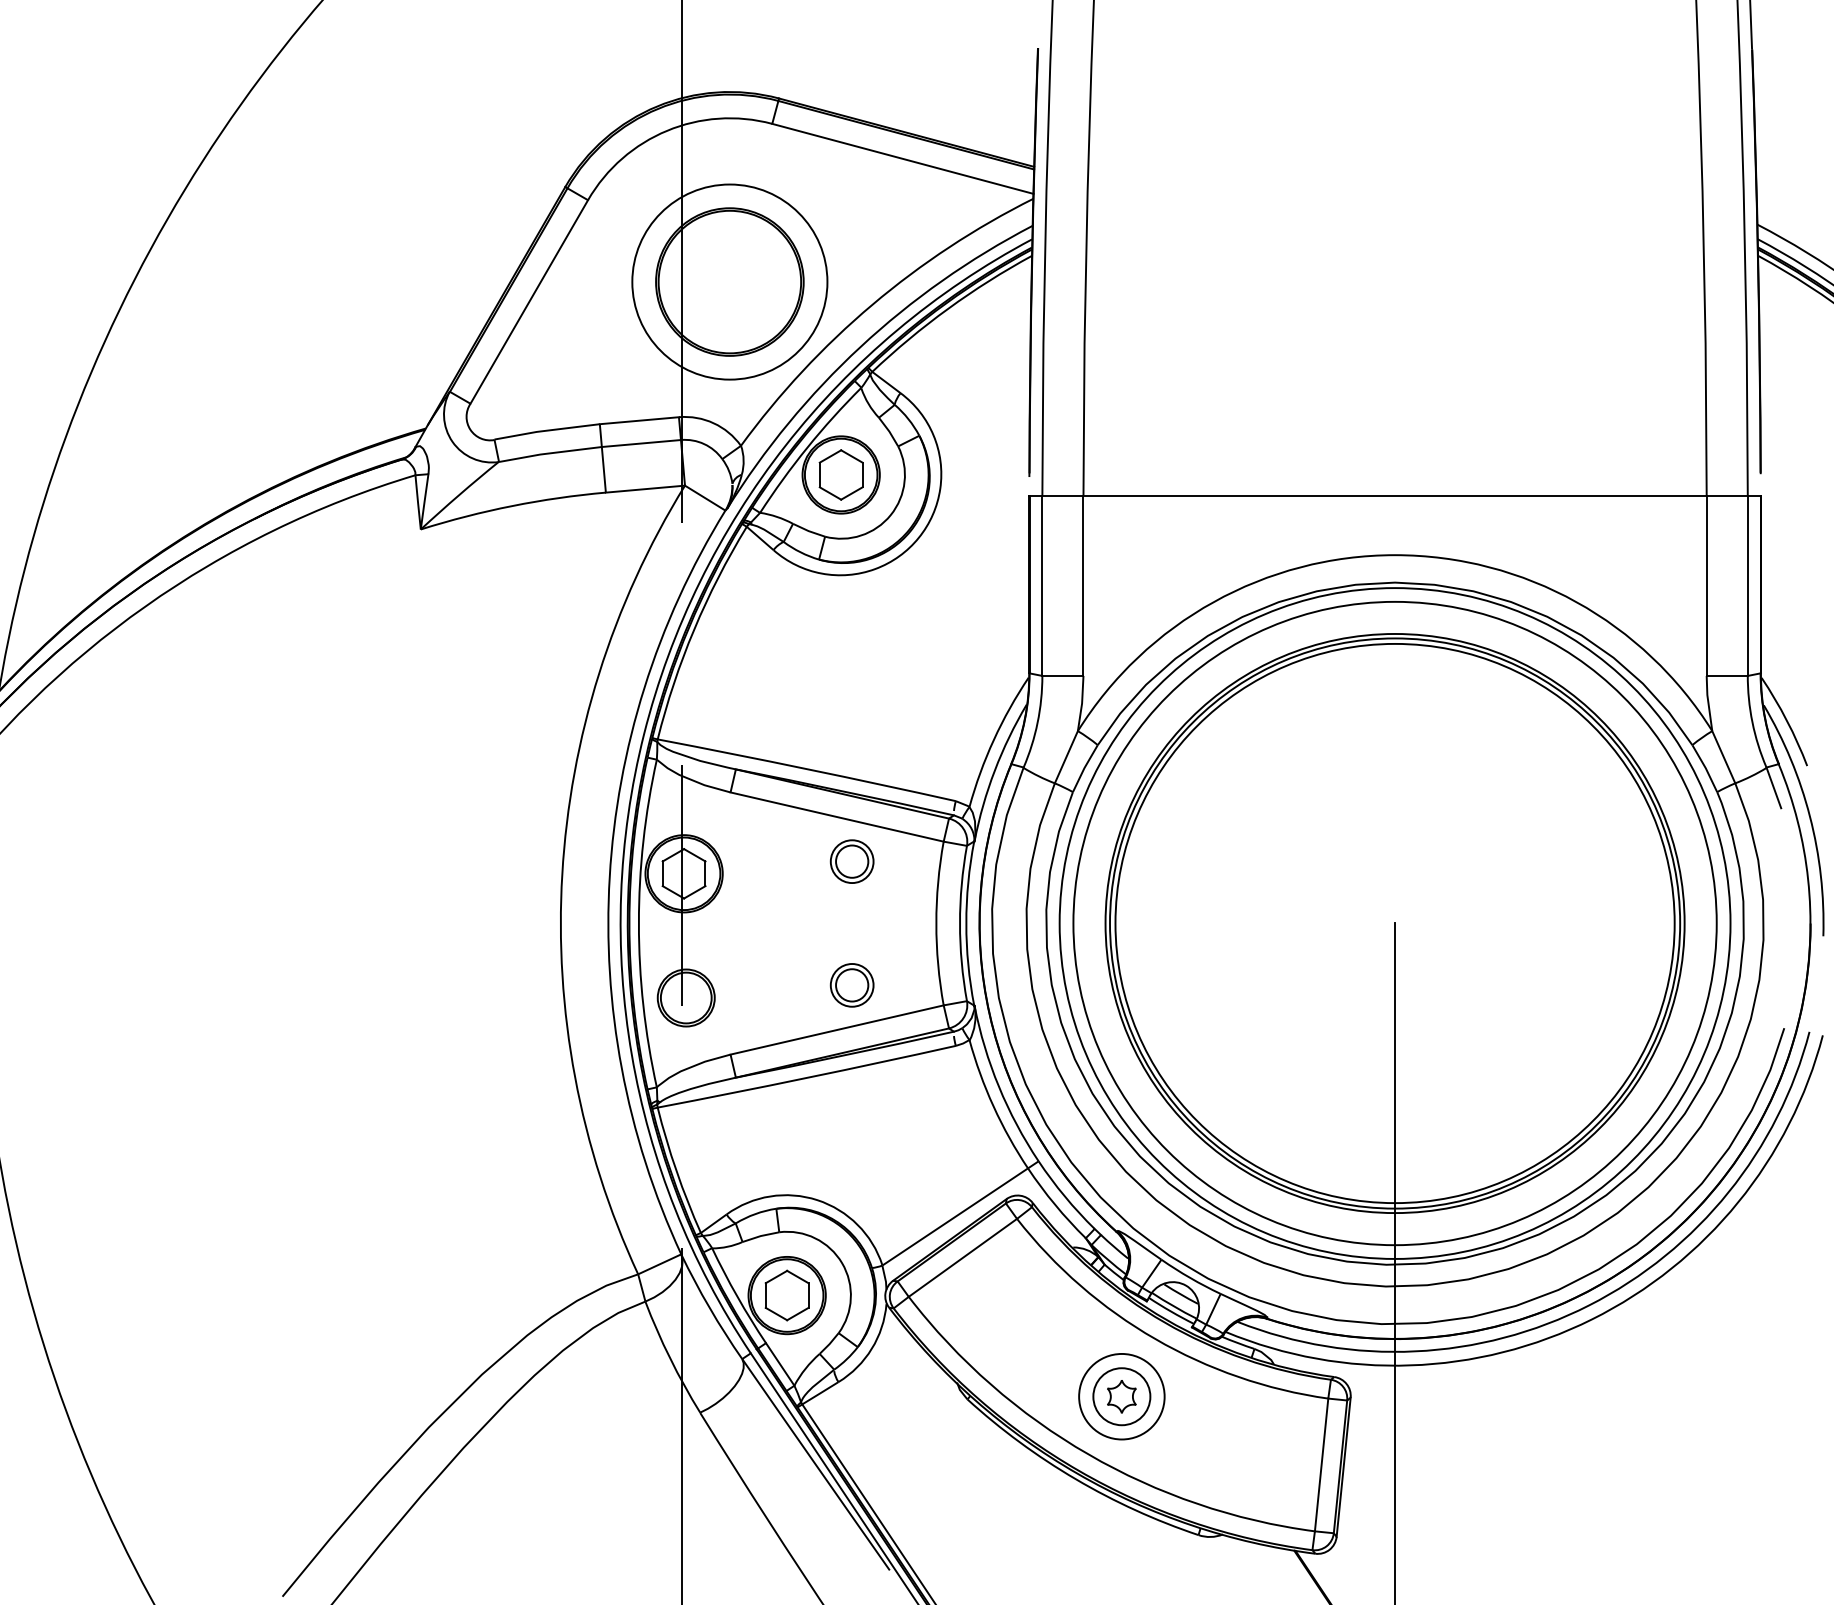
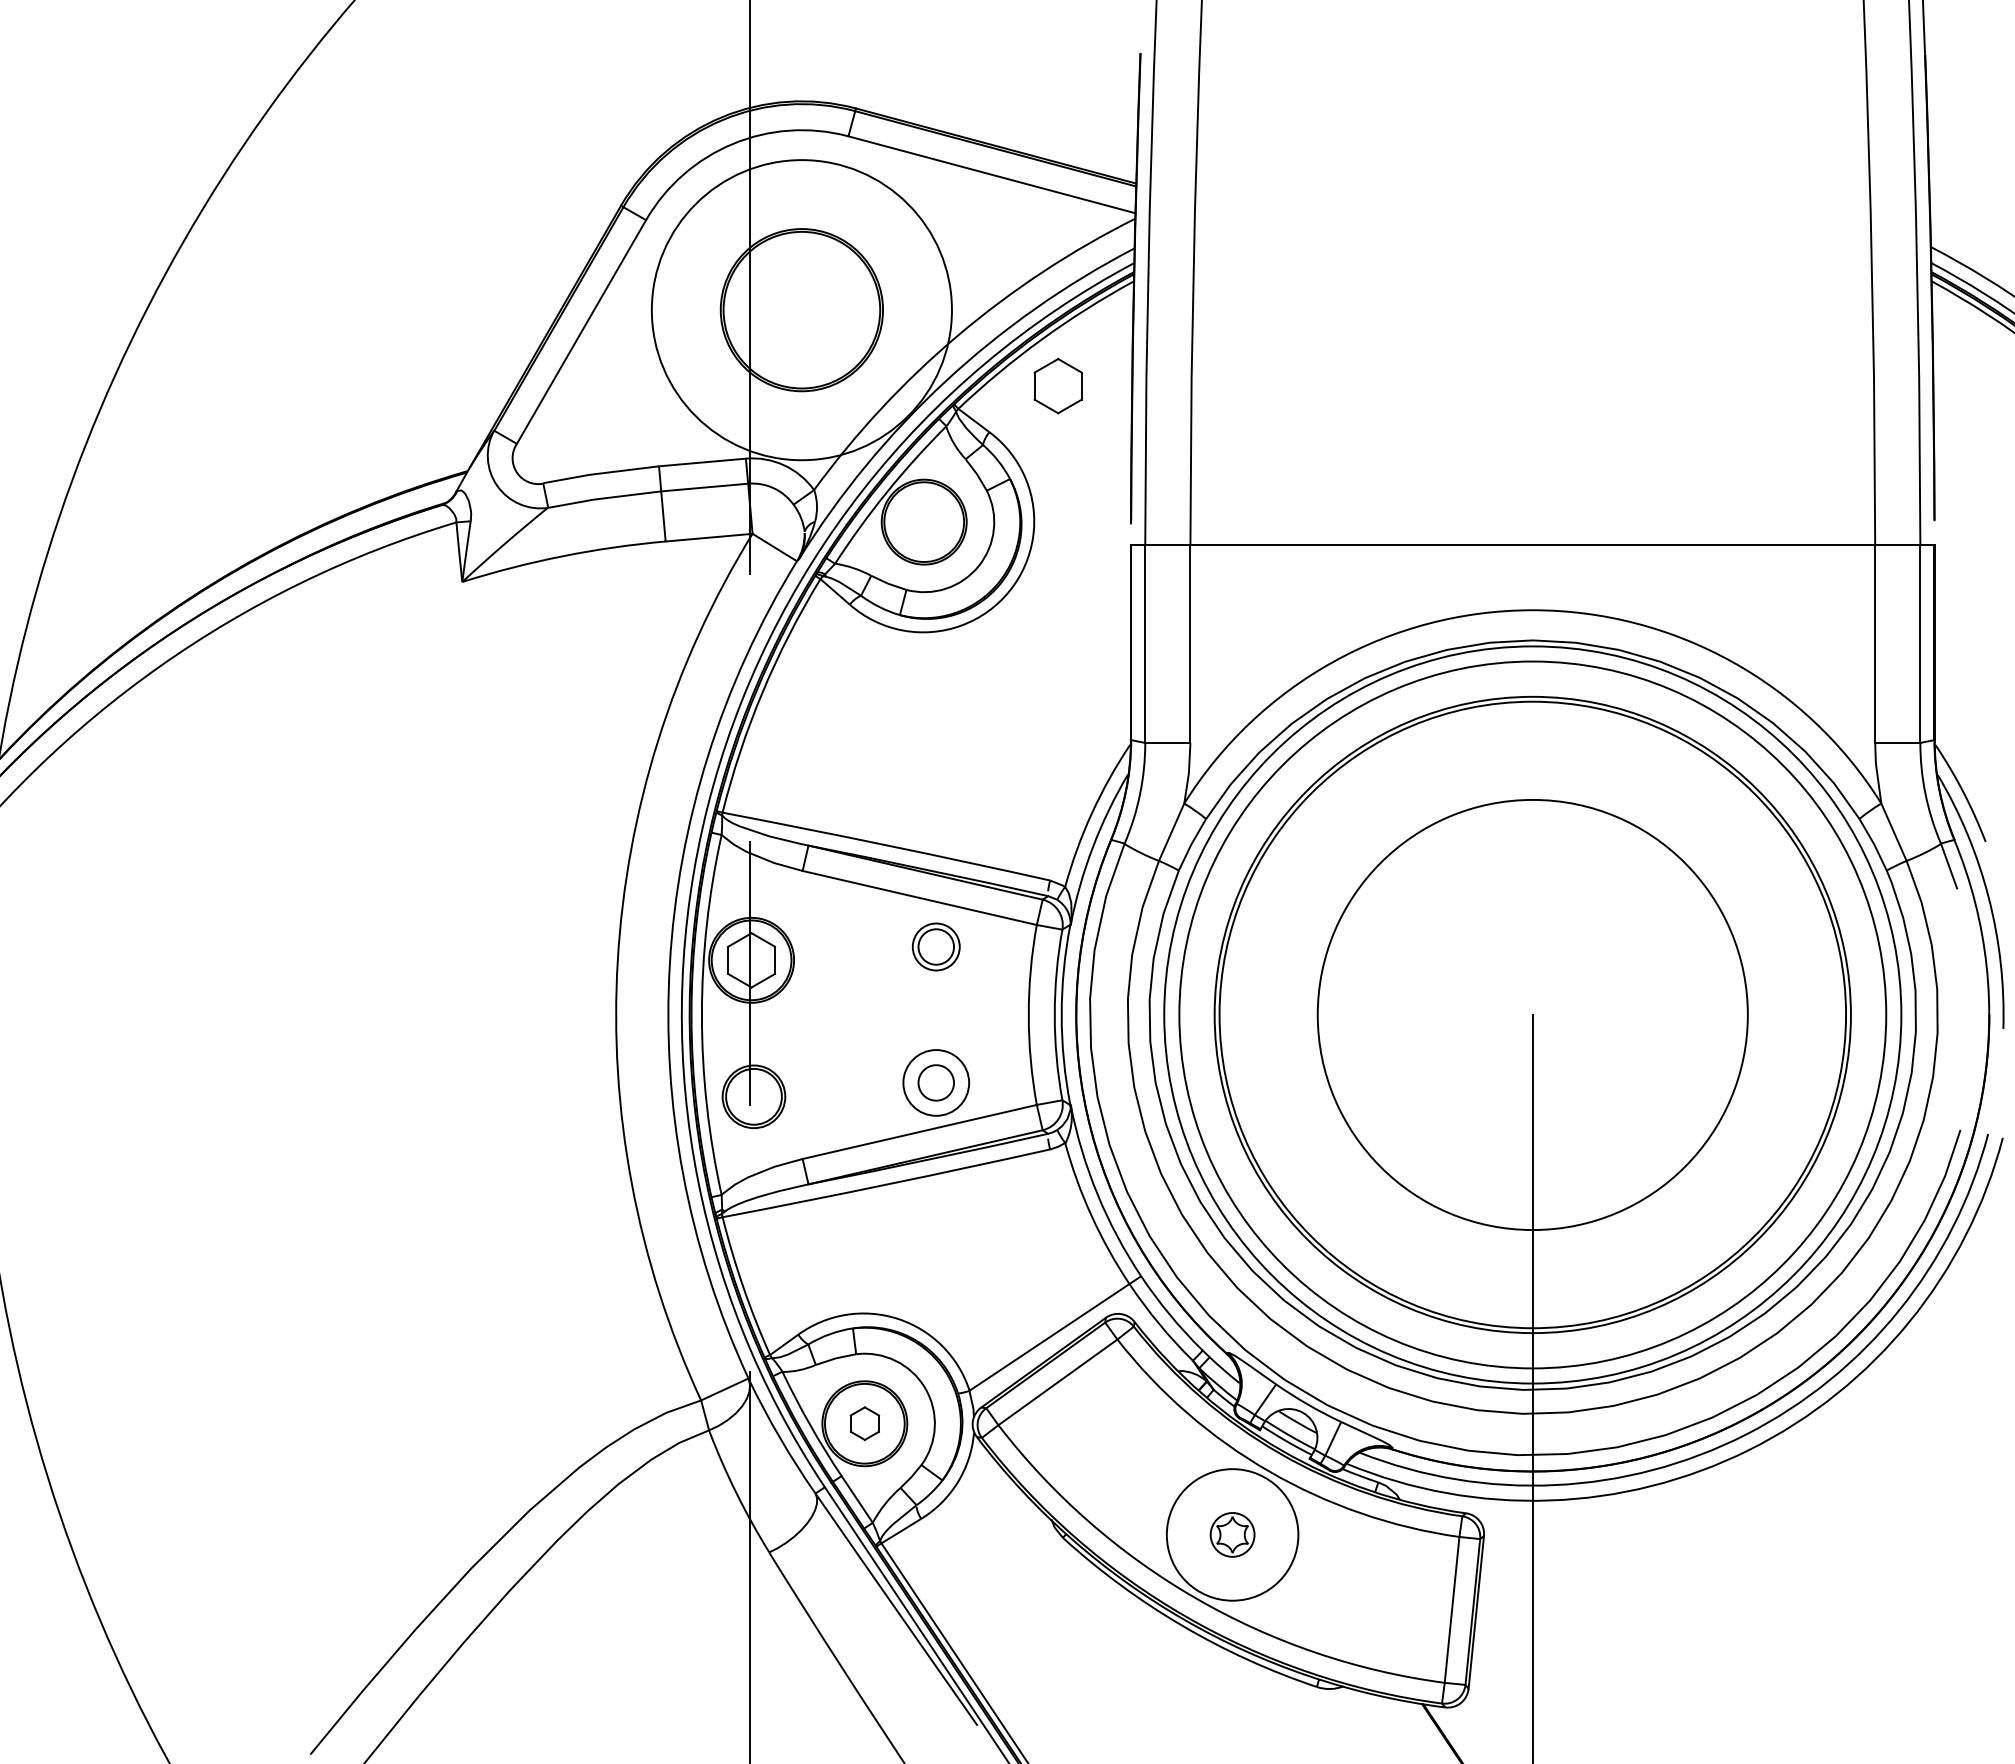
circle: (729, 281) -> (801, 309), size x1.4
part: (840, 474) -> (1057, 385), moved
circle: (1394, 923) -> (1532, 1014), size x0.7
circle: (851, 984) -> (935, 1082), size x1.4
part: (786, 1295) -> (864, 1423), size x0.6
circle: (1121, 1396) -> (1232, 1534), size x0.7
circle: (1121, 1396) -> (1232, 1534), size x1.4

